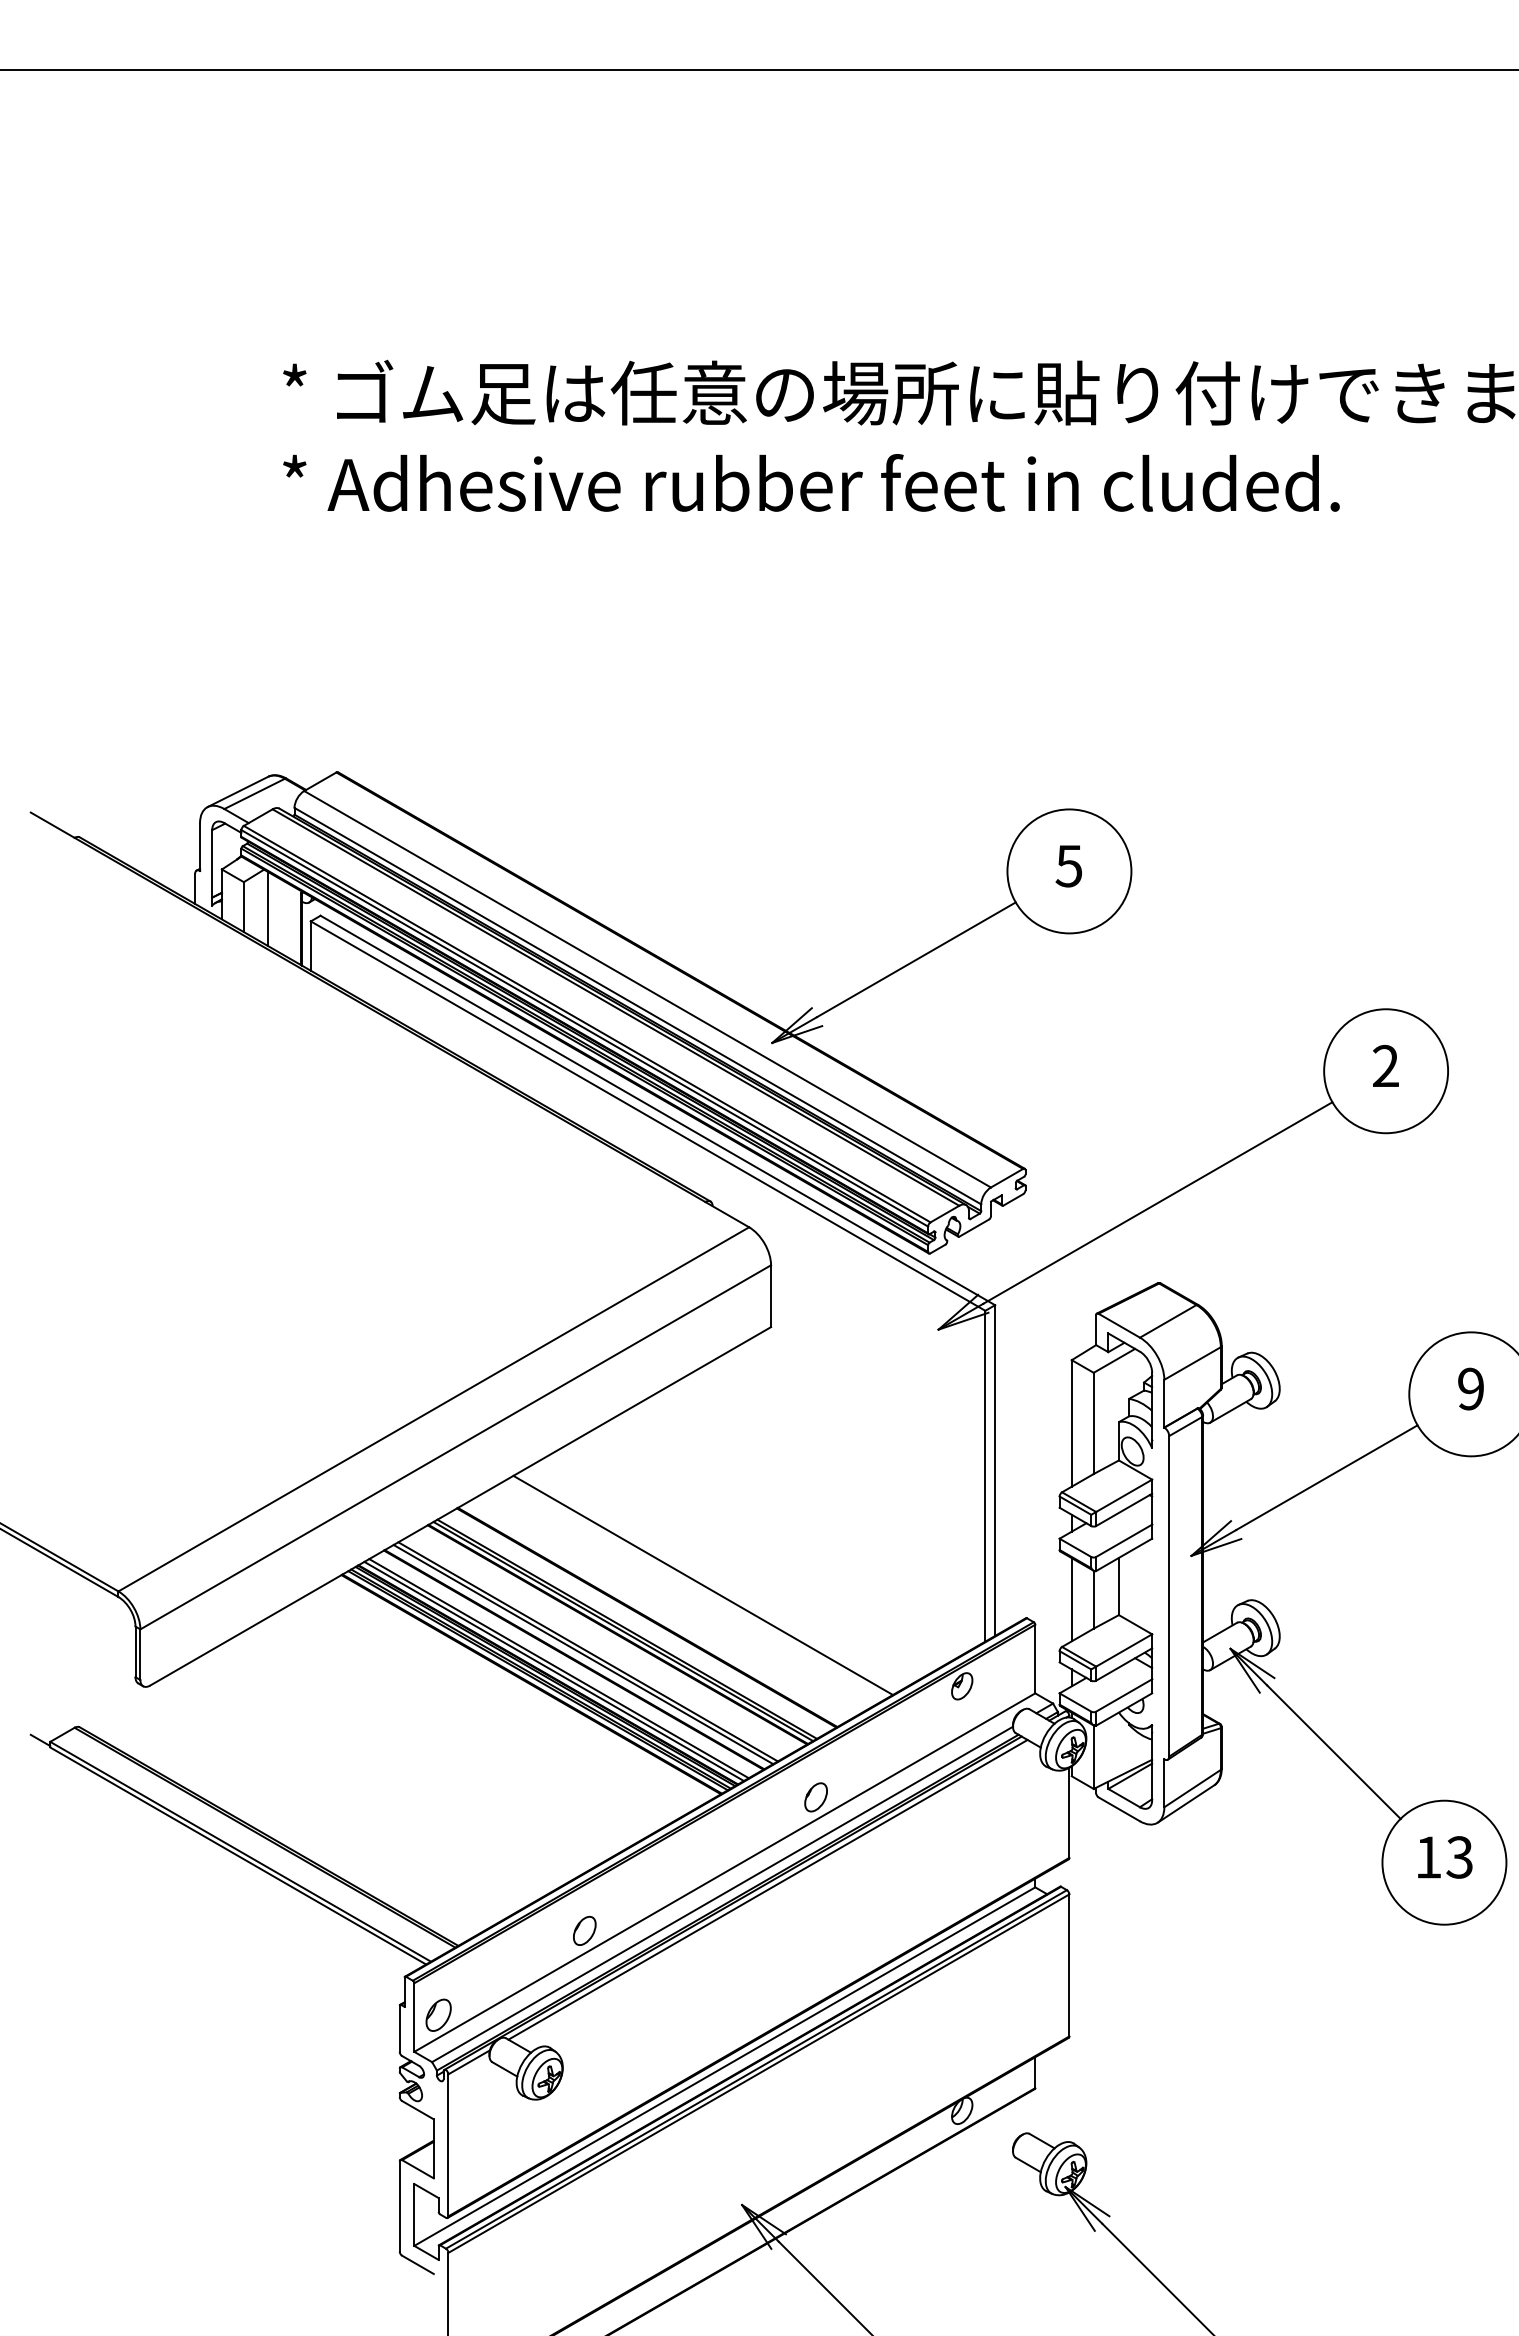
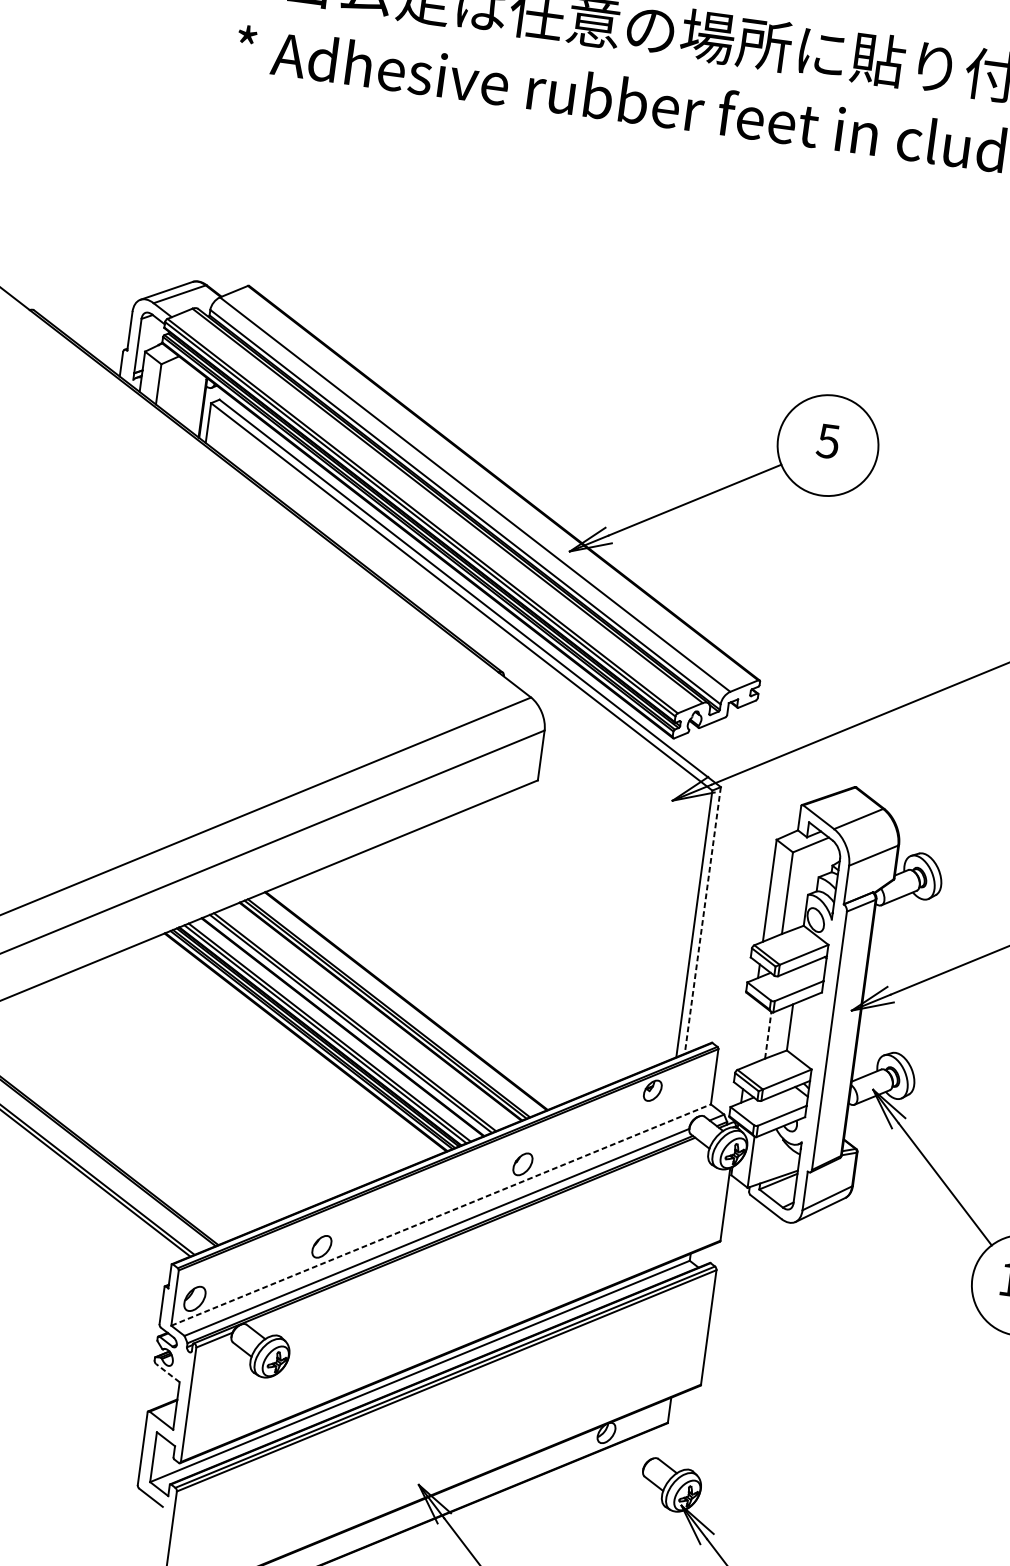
line: (268, 909) -> (178, 389), removed
line: (995, 1471) -> (703, 921), solid -> dashed
line: (702, 1584) -> (454, 980), removed
line: (1071, 1599) -> (750, 1032), removed
line: (1093, 1599) -> (768, 1035), solid -> dashed
line: (724, 1872) -> (440, 1214), solid -> dashed
line: (767, 1889) -> (473, 1233), removed
line: (417, 2109) -> (167, 1372), solid -> dashed

